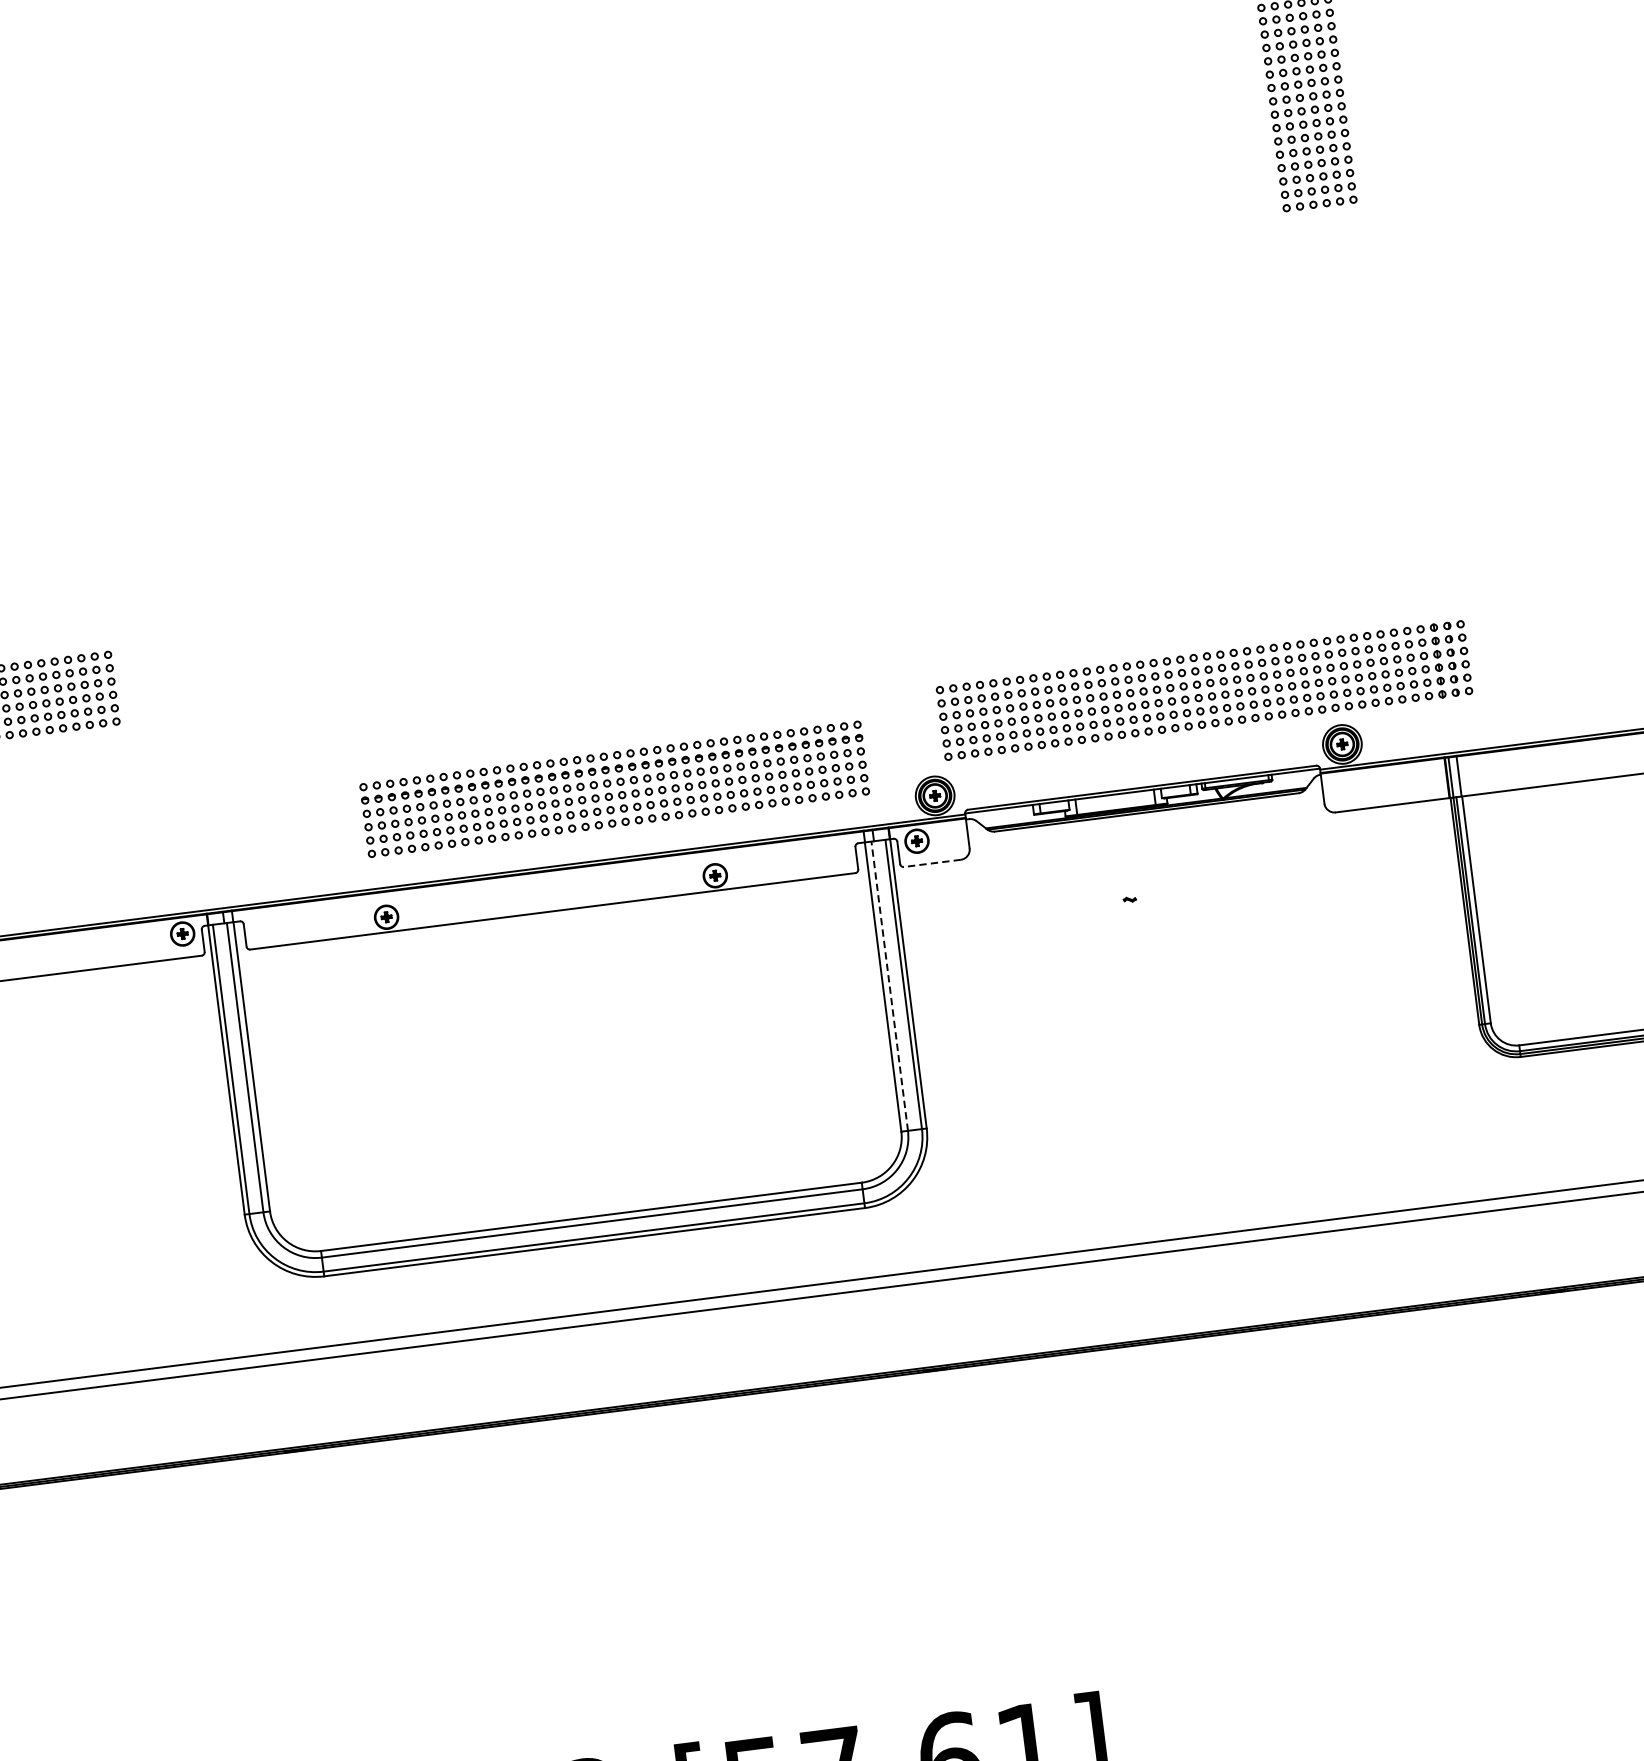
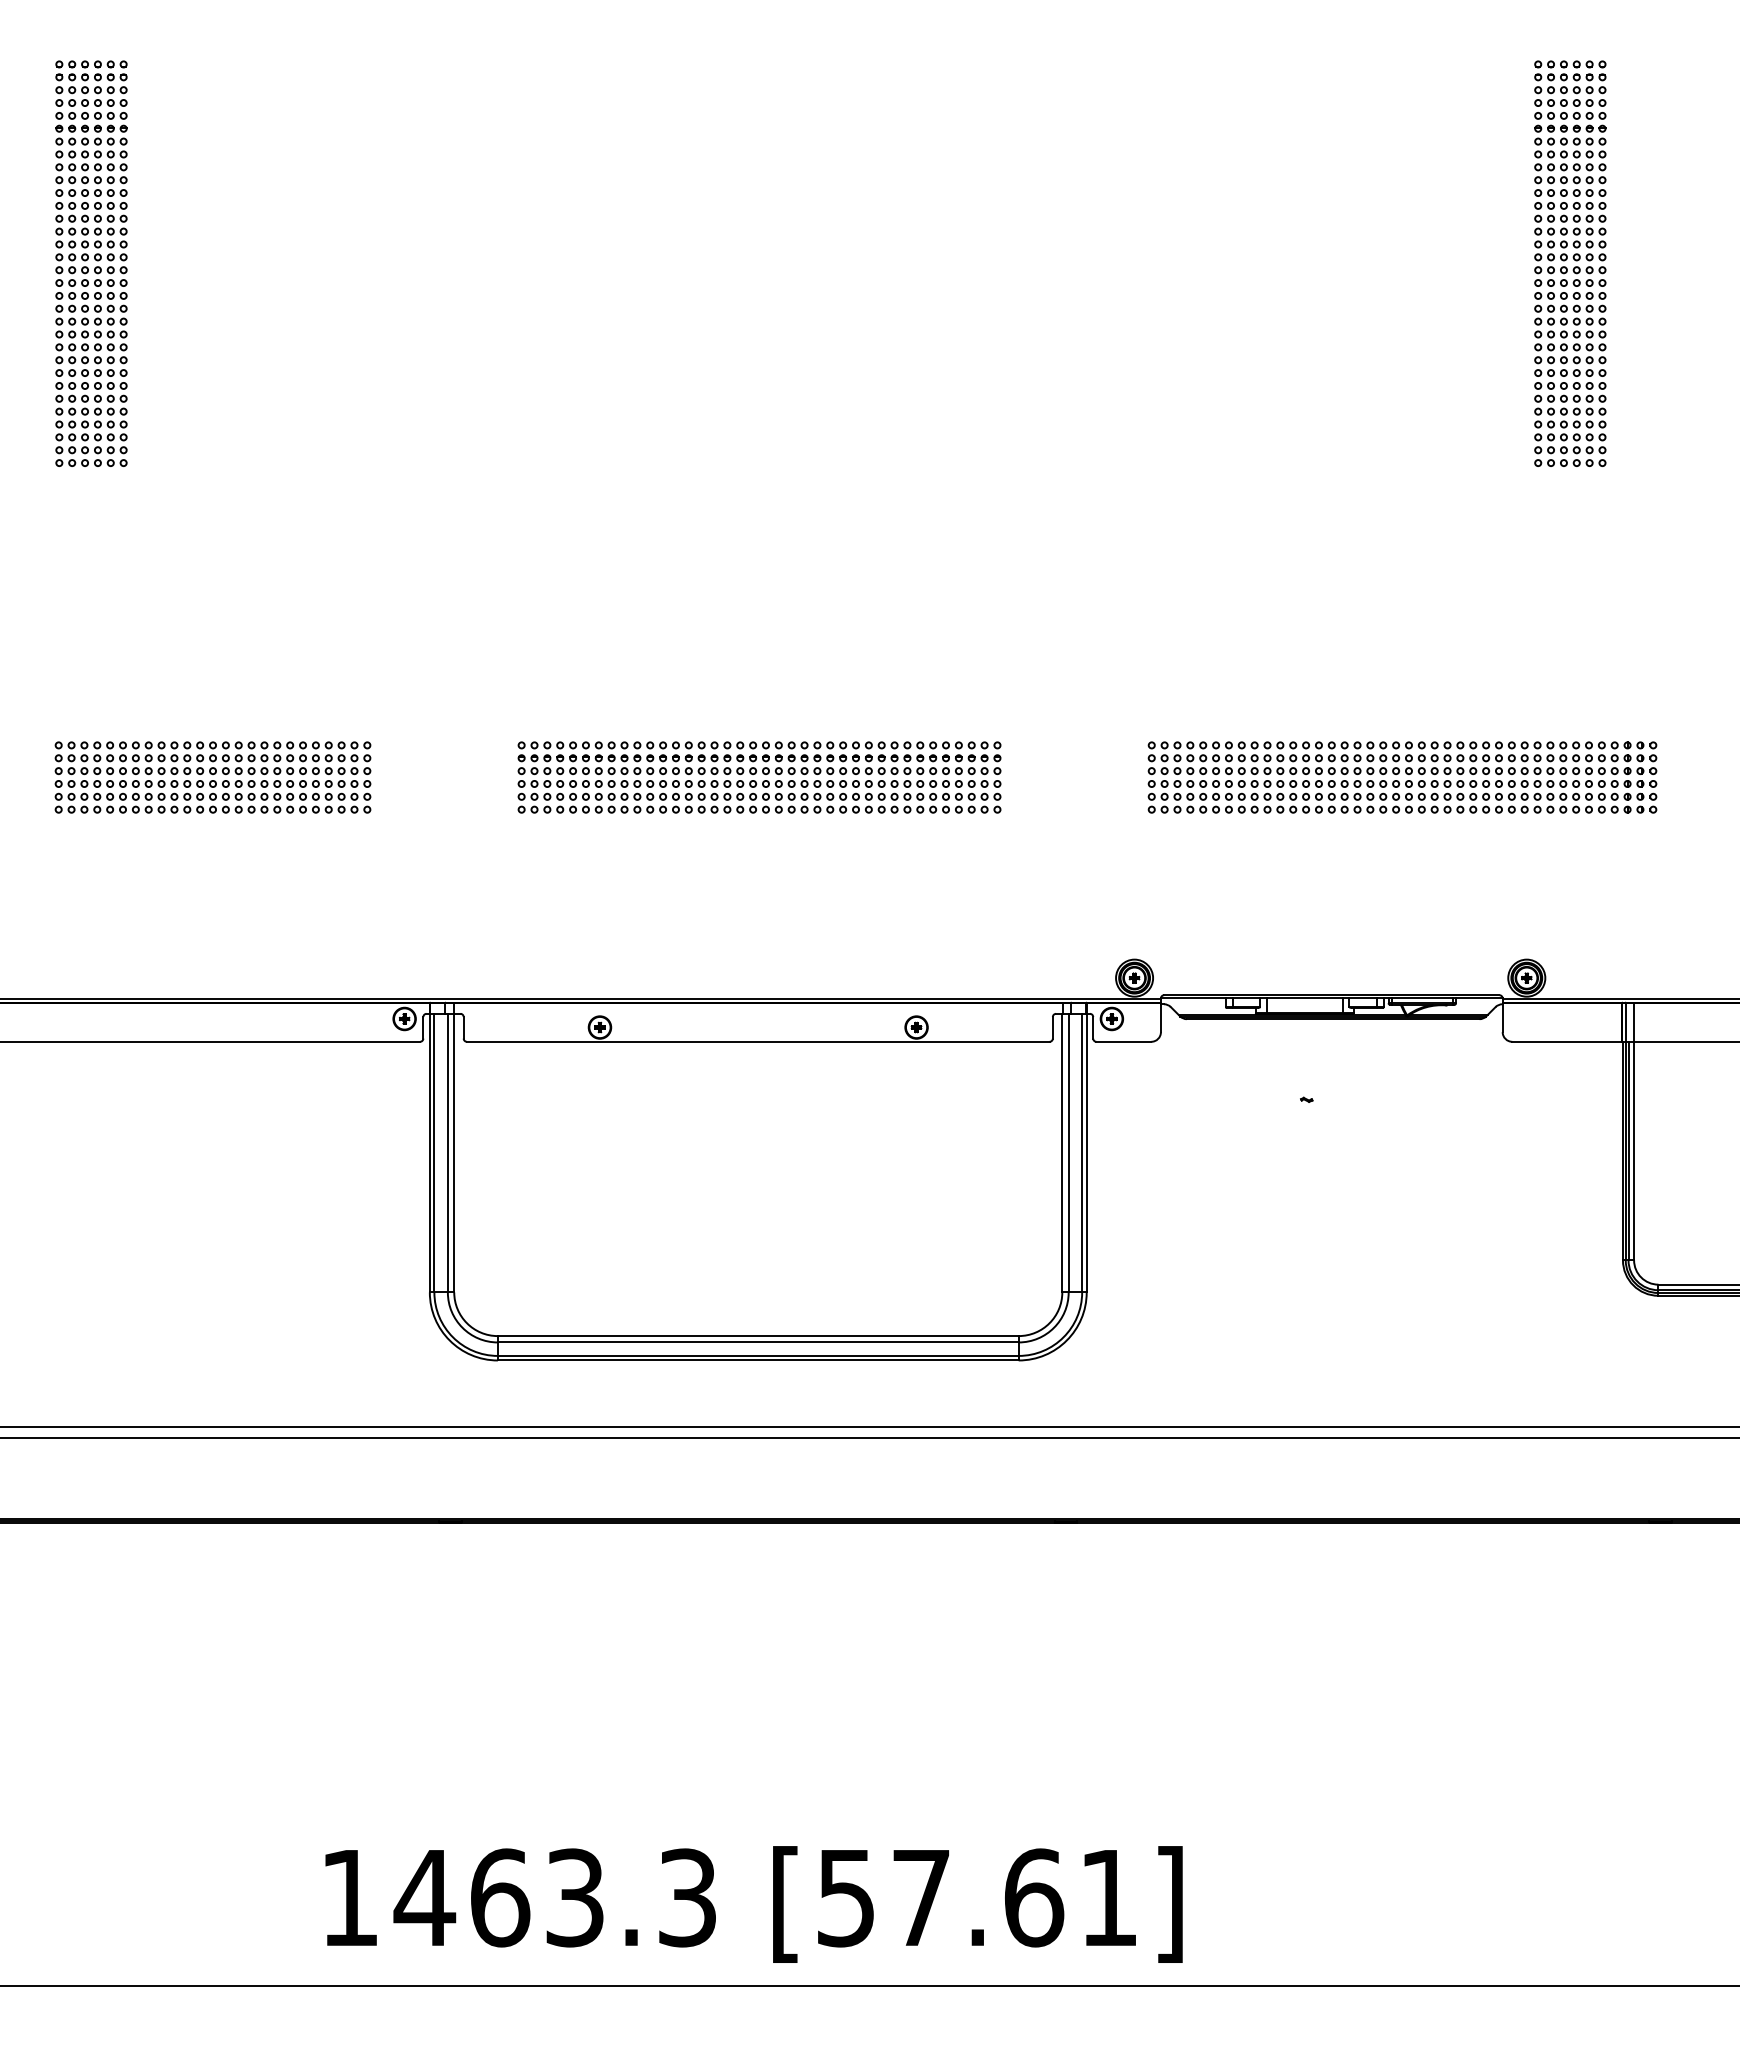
part: (1204, 690) -> (1402, 777), moved
part: (614, 789) -> (759, 777), moved
line: (931, 863) -> (1123, 1041), dashed -> solid
line: (889, 985) -> (1068, 1152), dashed -> solid

